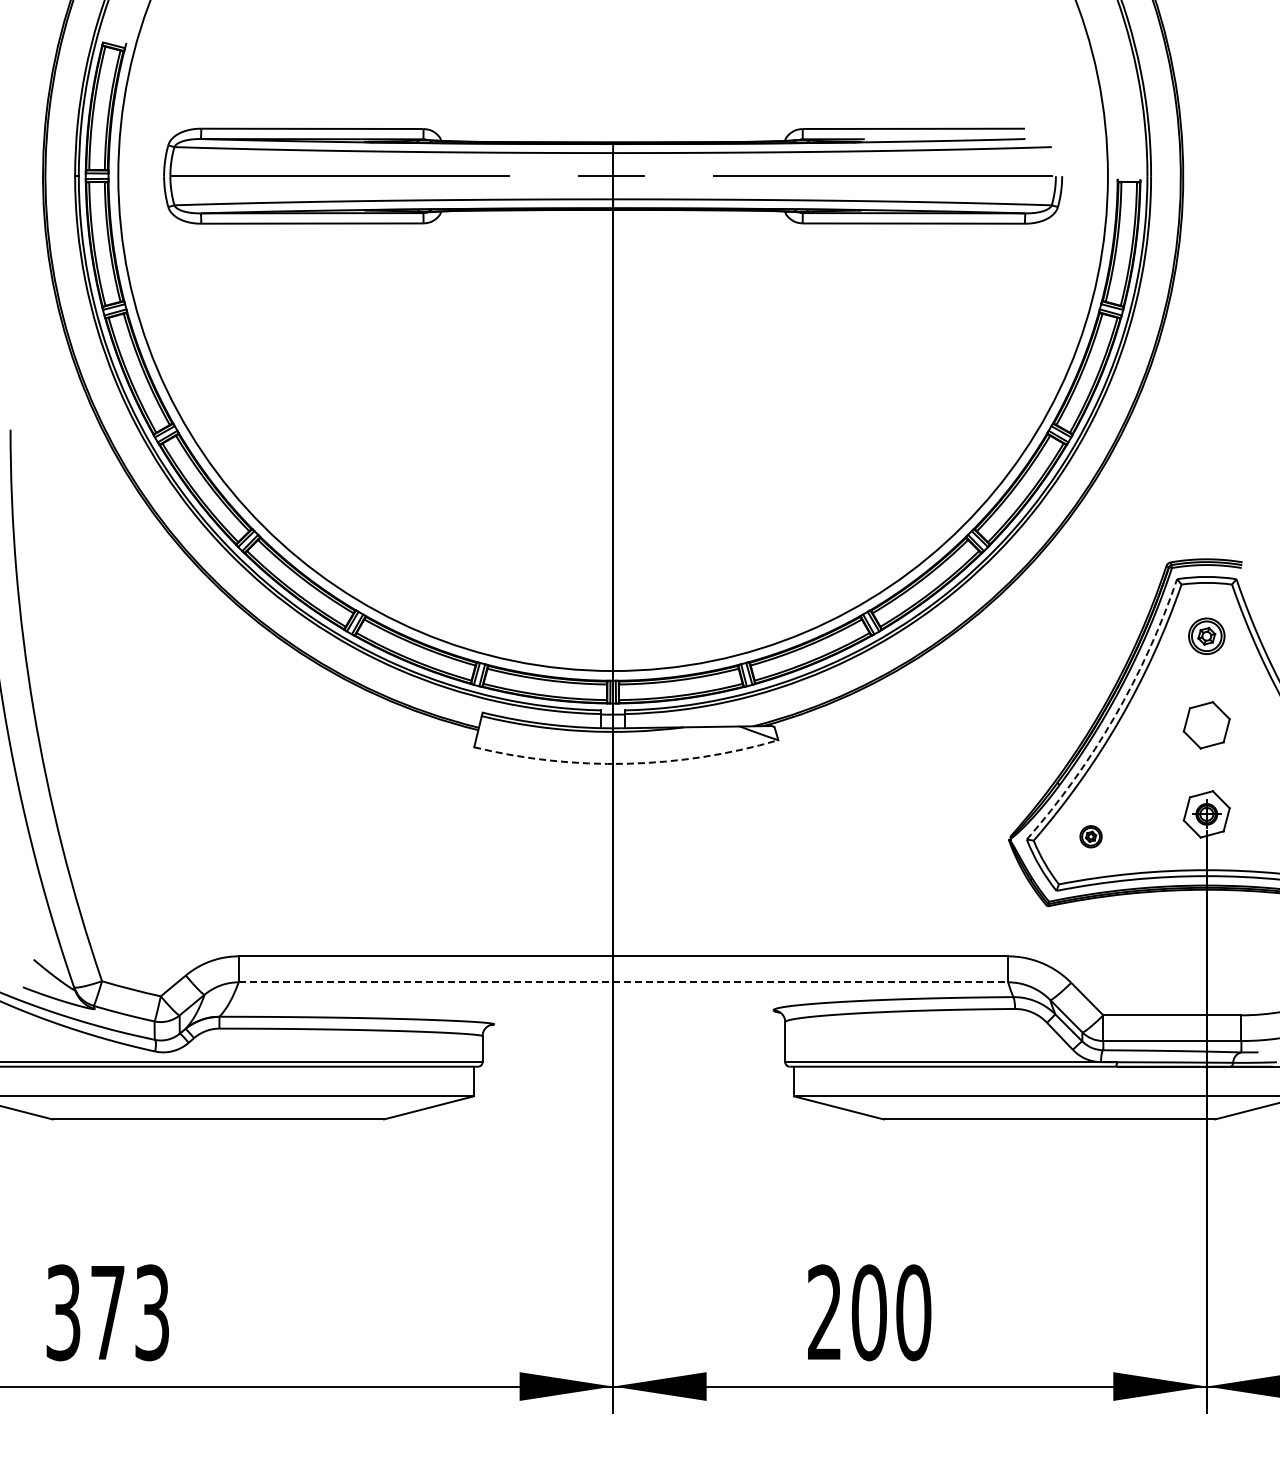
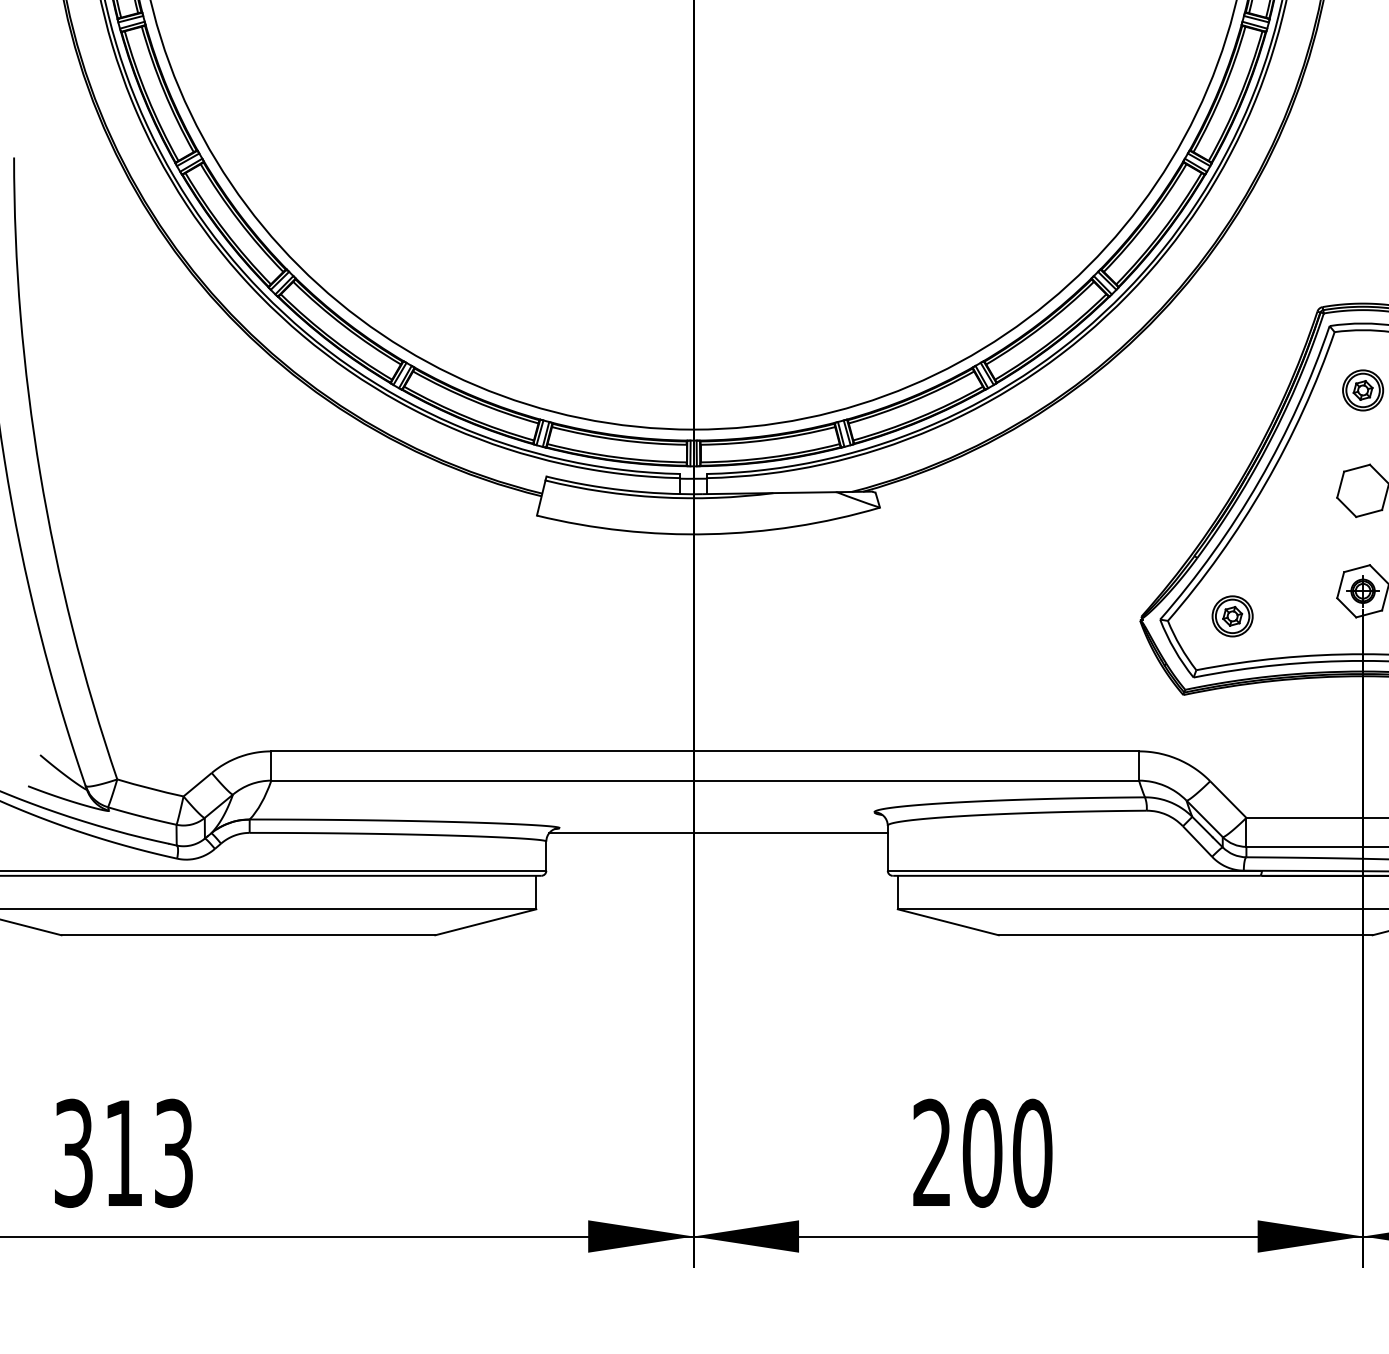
arc: (1114, 716) -> (1259, 480), dashed -> solid
arc: (626, 763) -> (708, 533), dashed -> solid
part: (1090, 836) -> (1231, 616), size x1.67
line: (623, 982) -> (705, 780), dashed -> solid
line: (634, 1029) -> (717, 833), added
text: (107, 1312) -> (123, 1153), 373 -> 313

